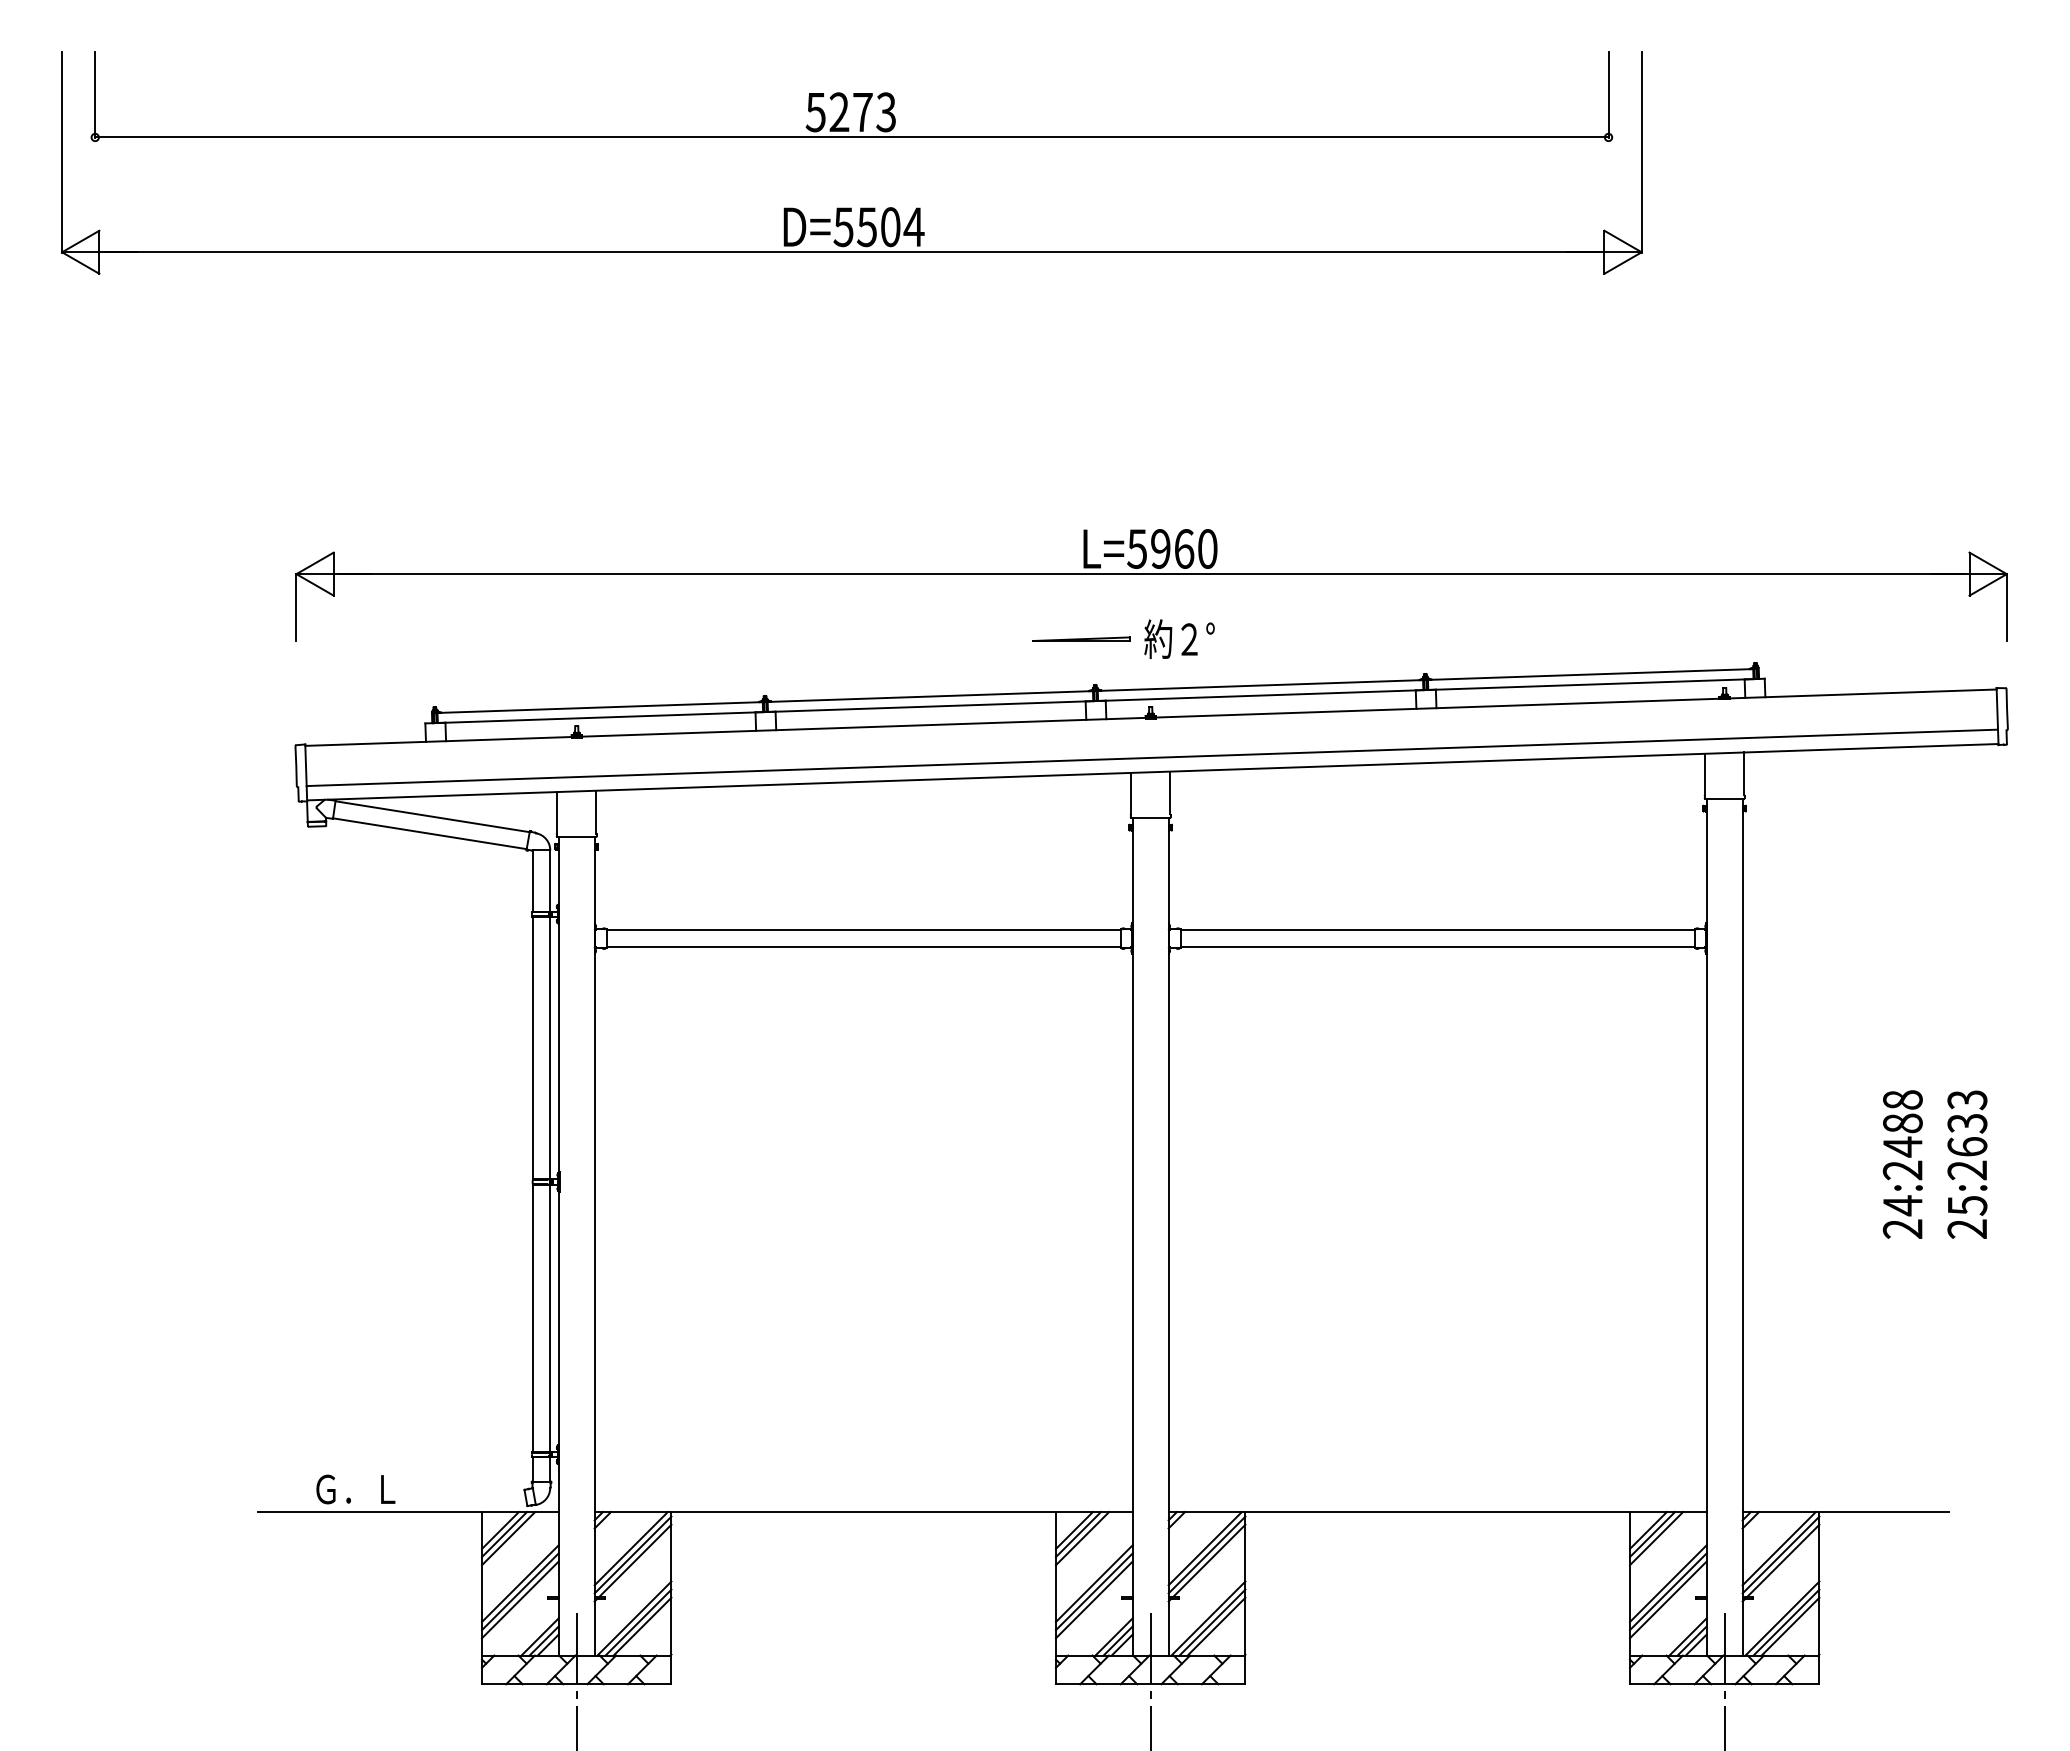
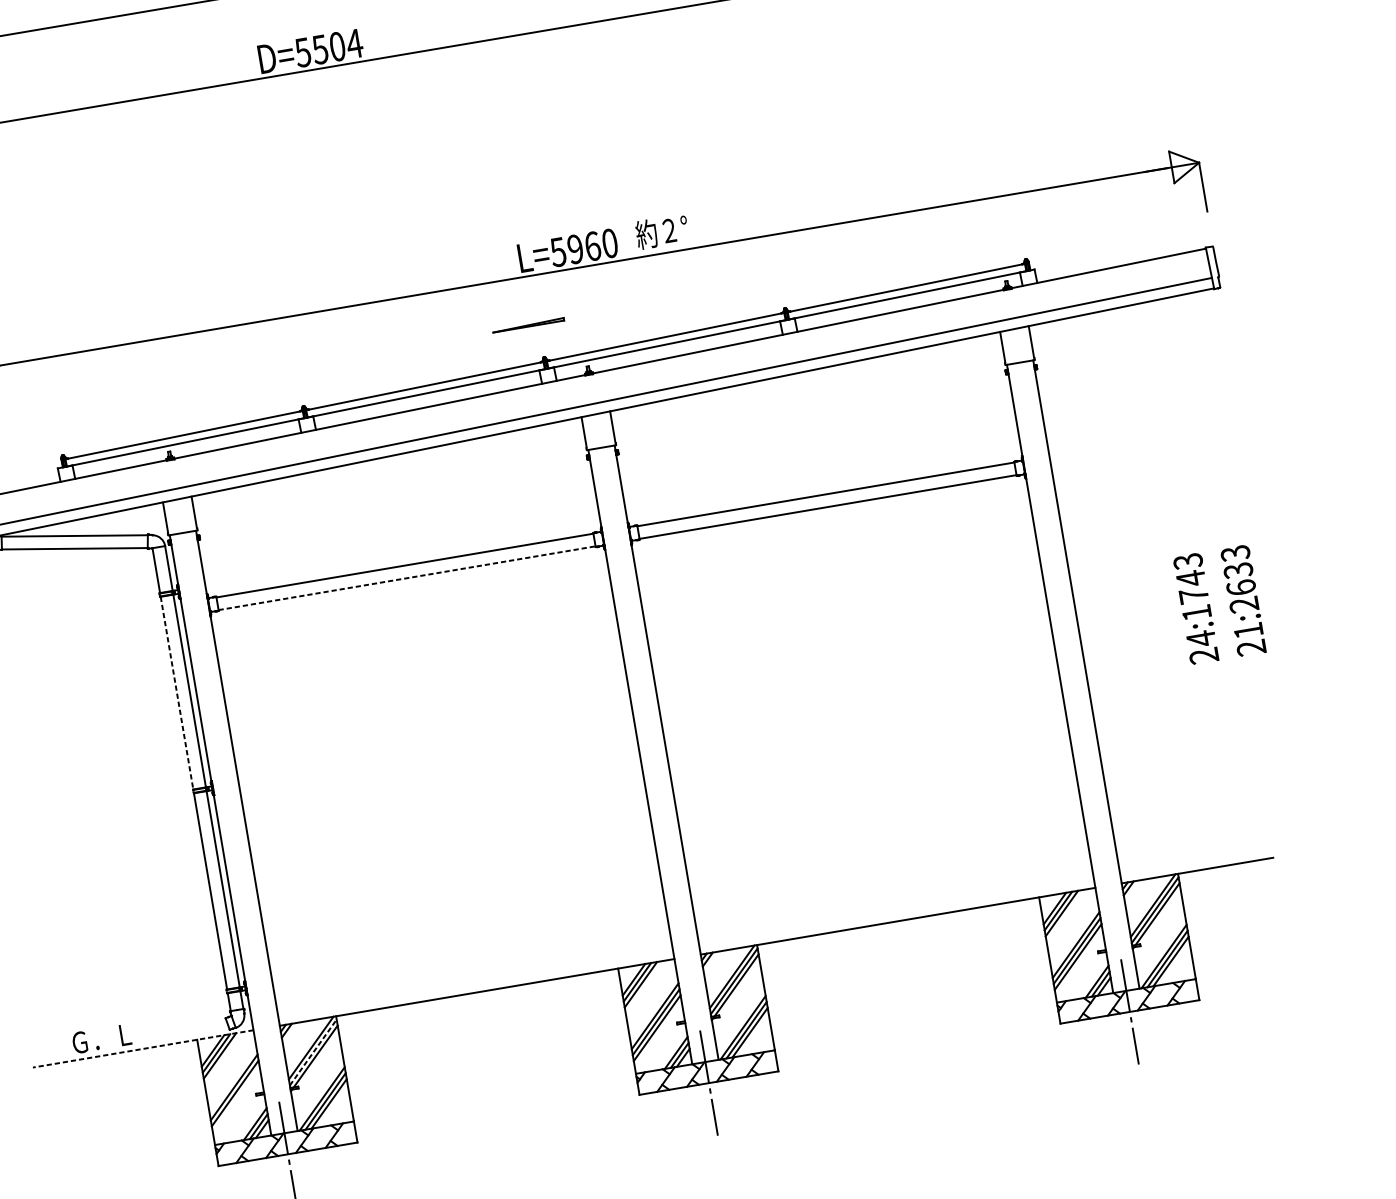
text: (1179, 638) -> (662, 231), moved
line: (864, 947) -> (407, 578), solid -> dashed
line: (532, 1048) -> (176, 693), solid -> dashed
text: (1902, 1135) -> (1192, 587), 24:2488 -> 24:1743
text: (1967, 1205) -> (1248, 630), 25:2633 -> 21:2633
line: (407, 1512) -> (142, 1049), solid -> dashed
line: (633, 1554) -> (313, 1052), solid -> dashed
line: (520, 1599) -> (236, 1099), removed

